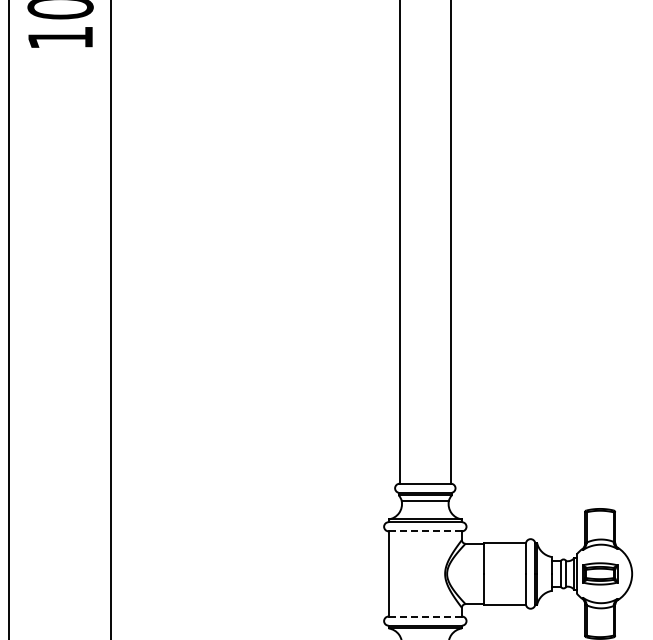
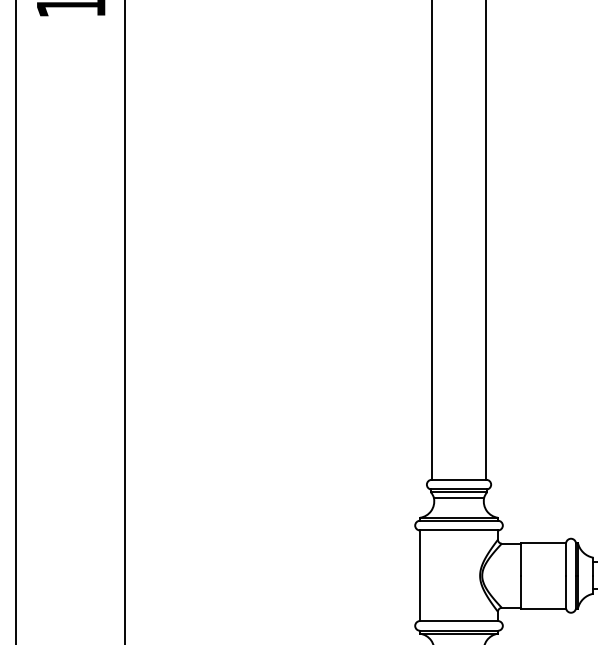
line: (425, 531) -> (459, 530), dashed -> solid
line: (425, 616) -> (459, 621), dashed -> solid

